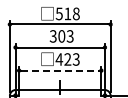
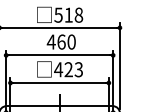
text: (61, 36) -> (61, 42), 303 -> 460
line: (60, 70) -> (59, 82), dashed -> solid

